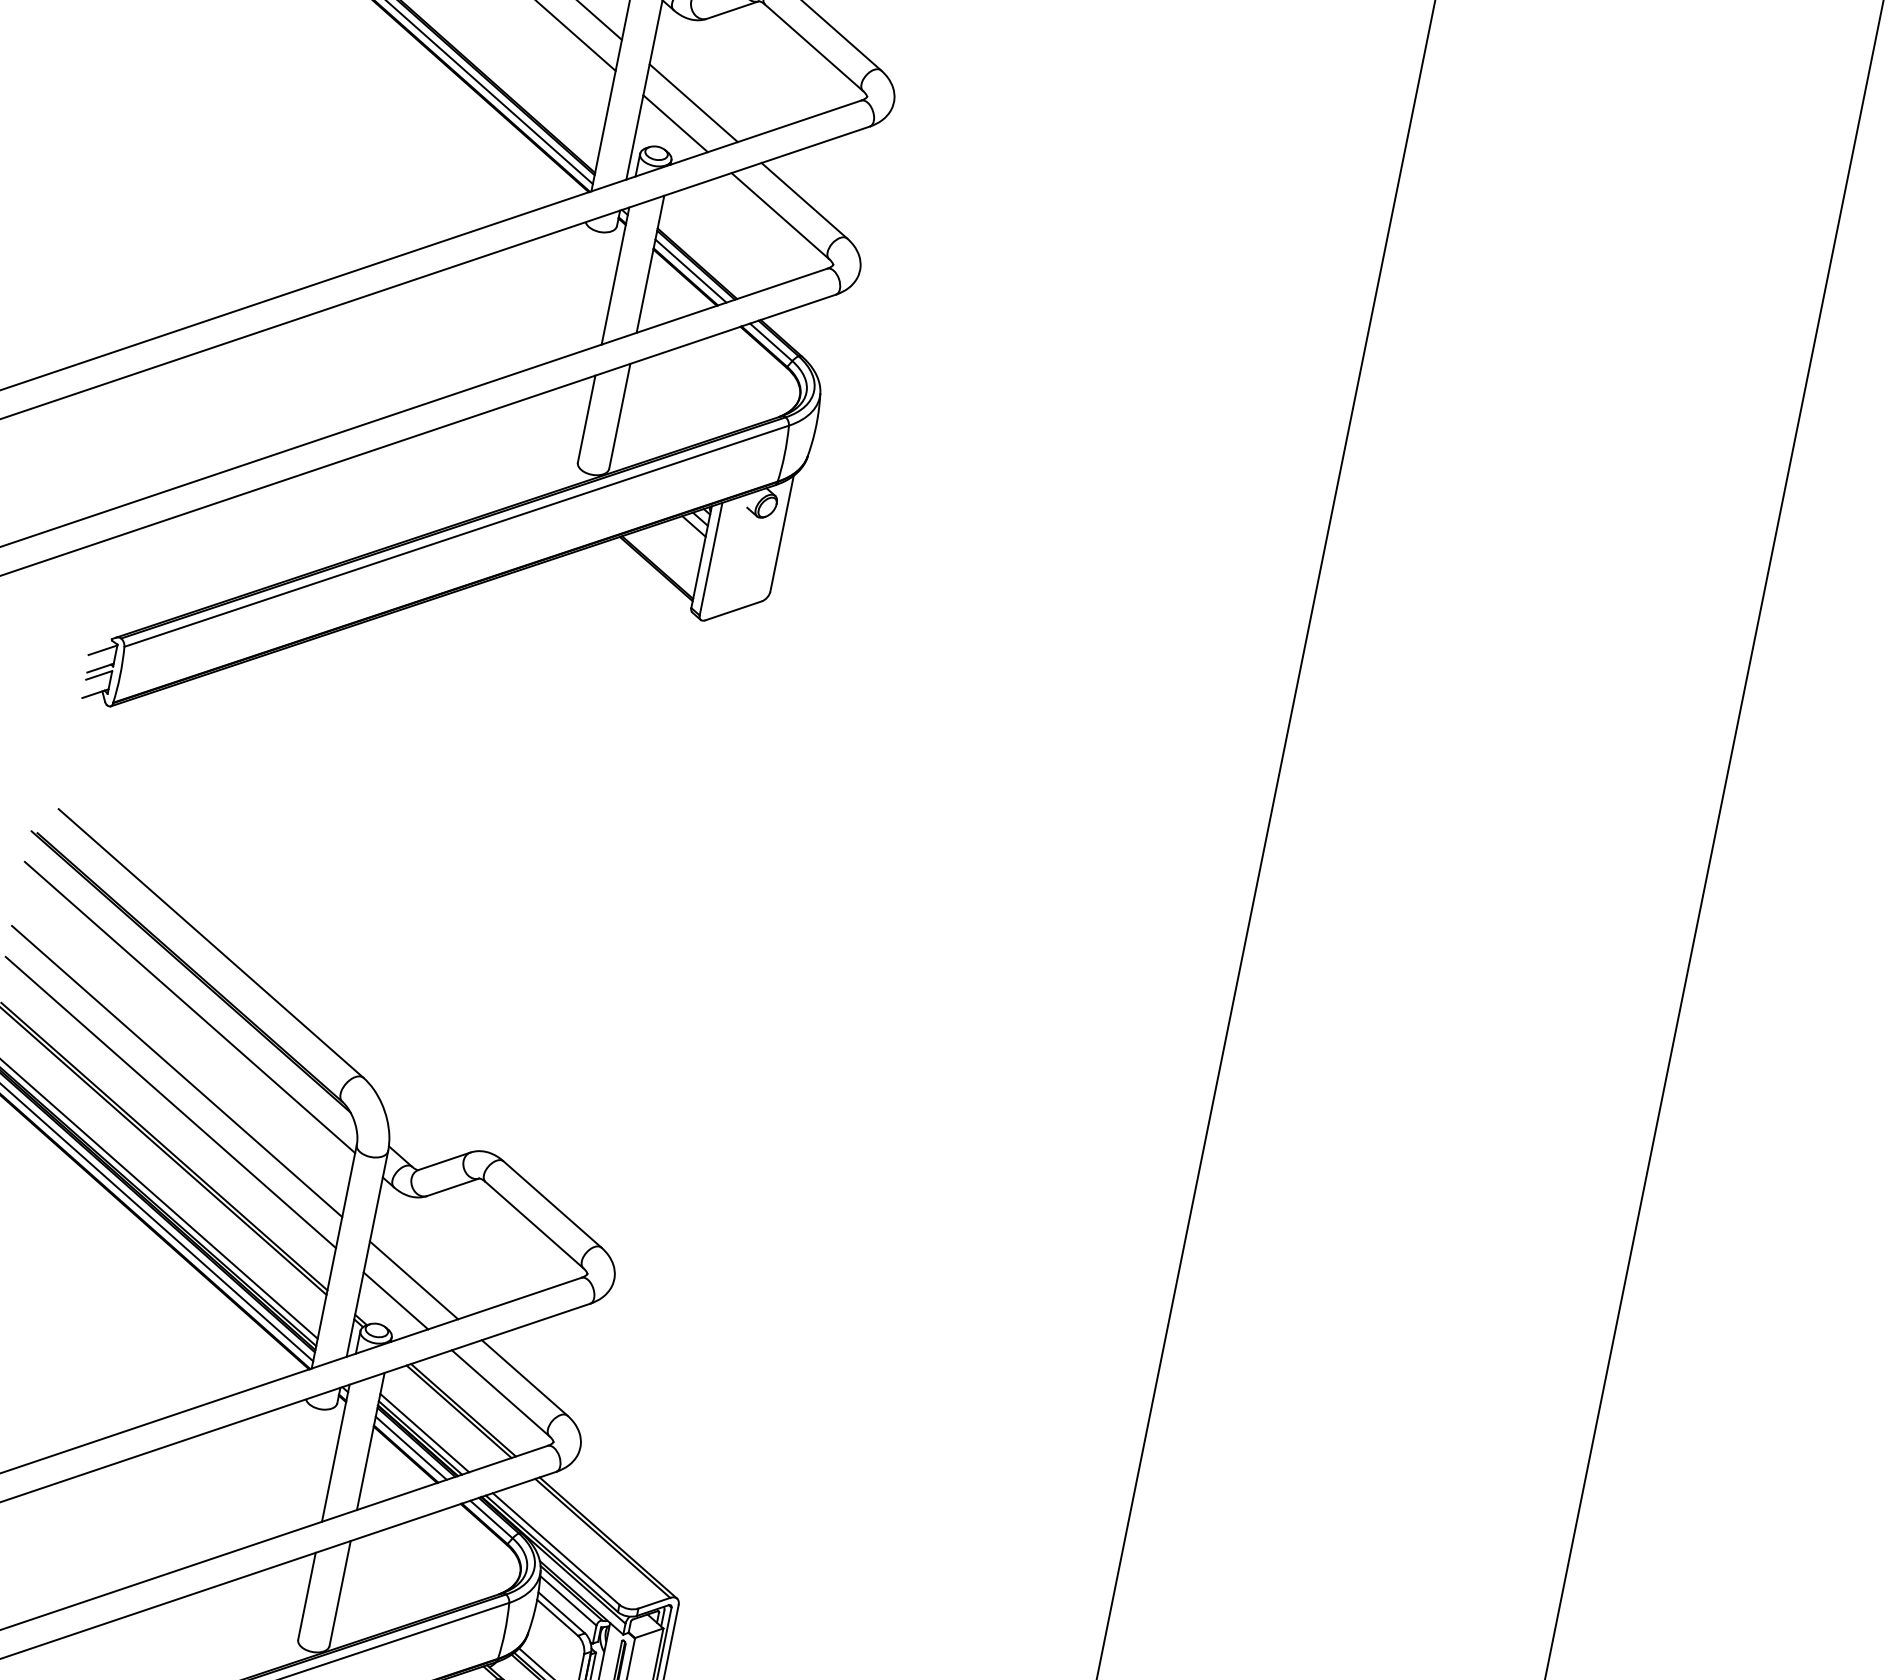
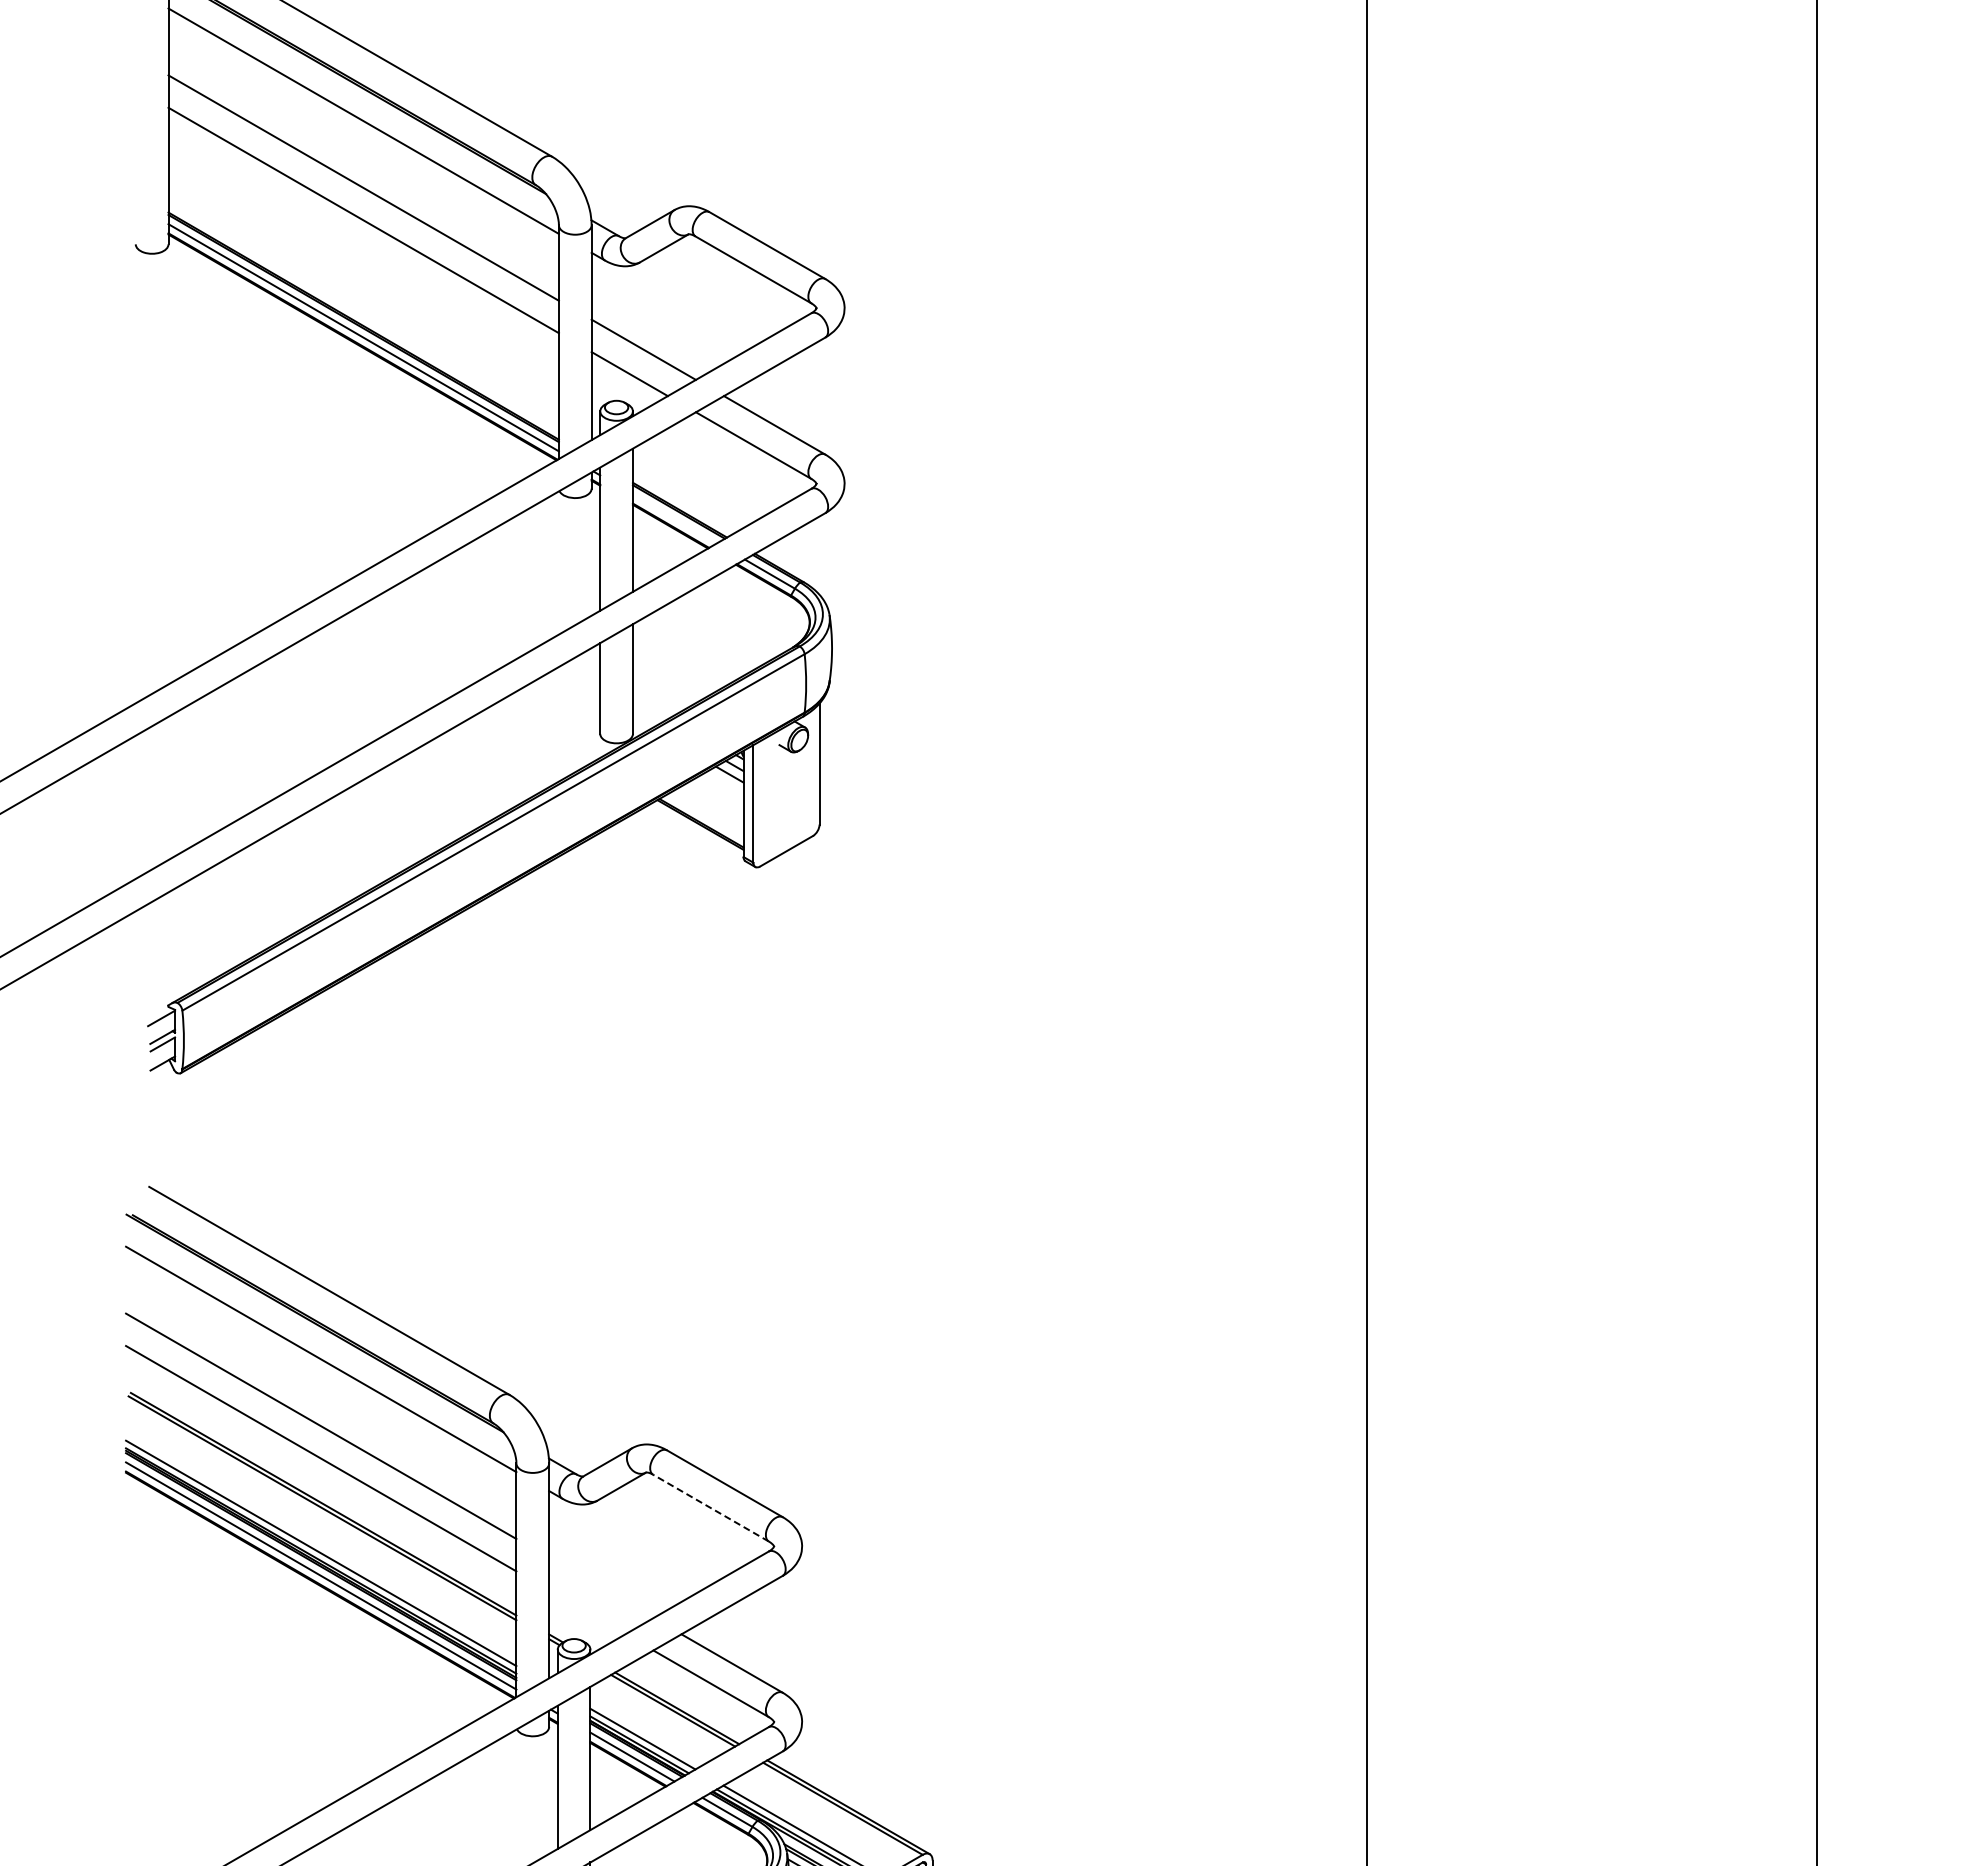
line: (690, 270) -> (674, 518), removed
line: (533, 1225) -> (710, 1508), solid -> dashed
line: (414, 1279) -> (601, 1587), removed
line: (396, 1301) -> (587, 1612), removed

